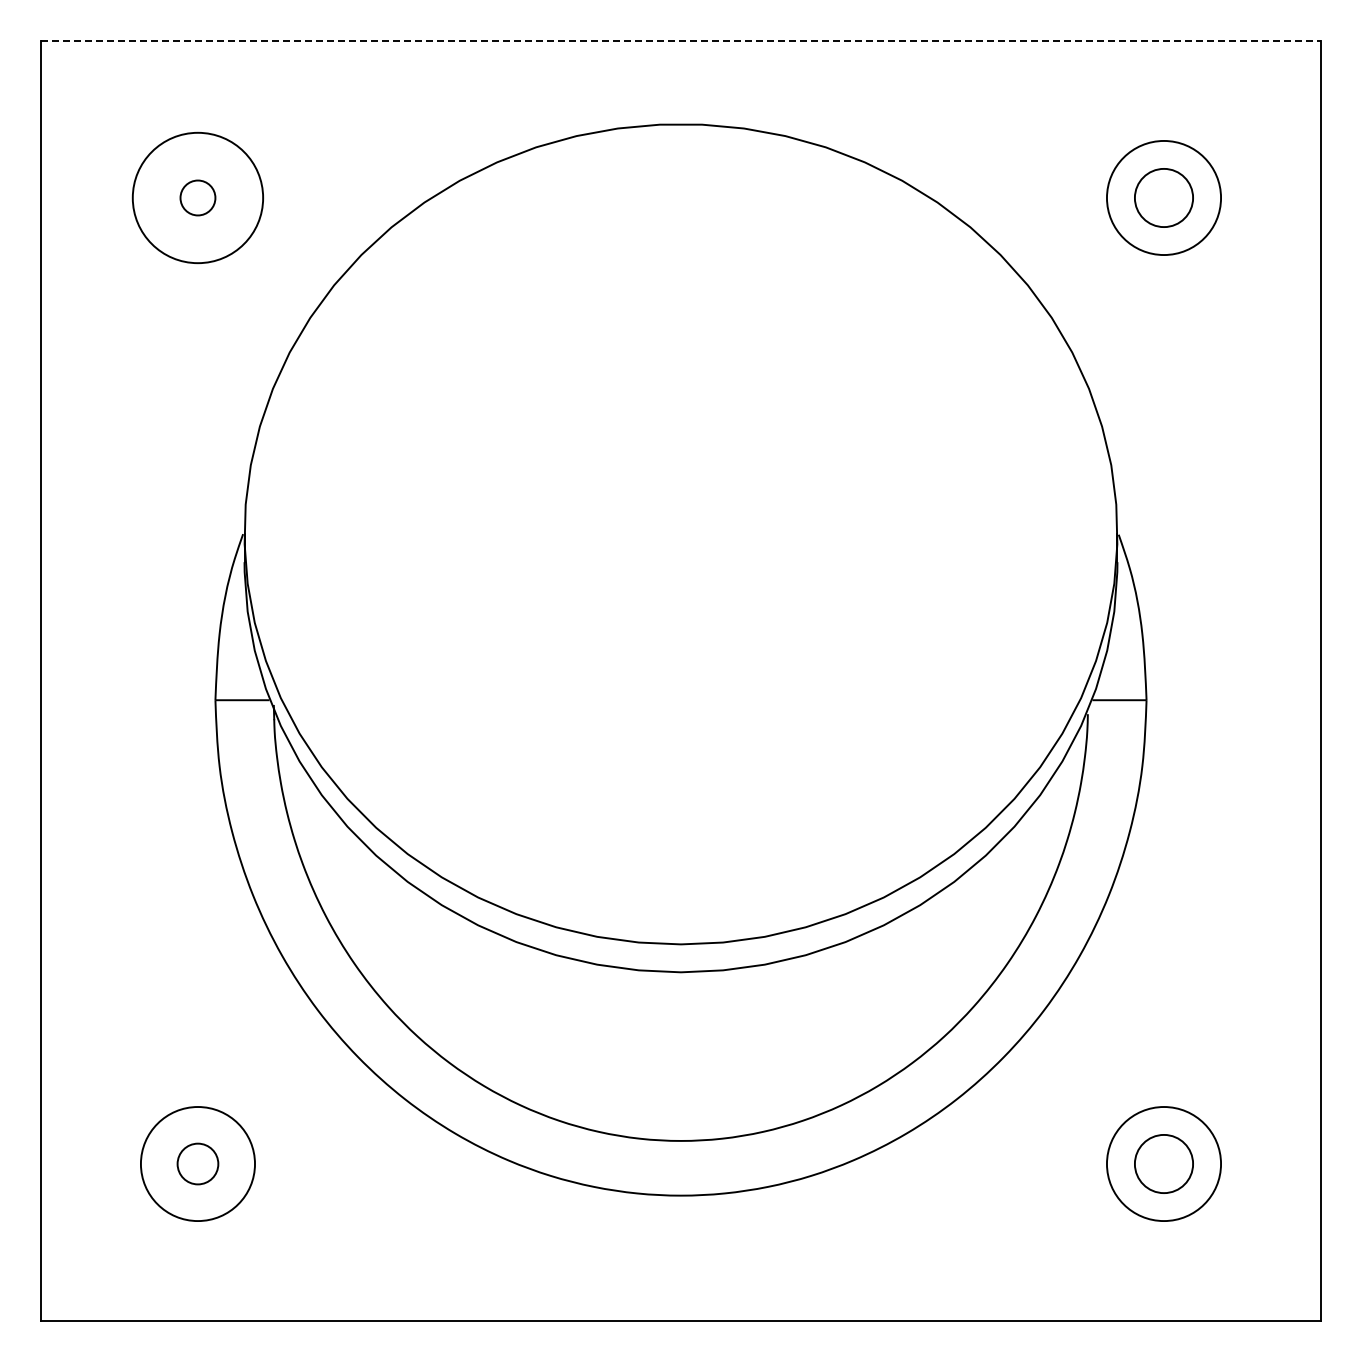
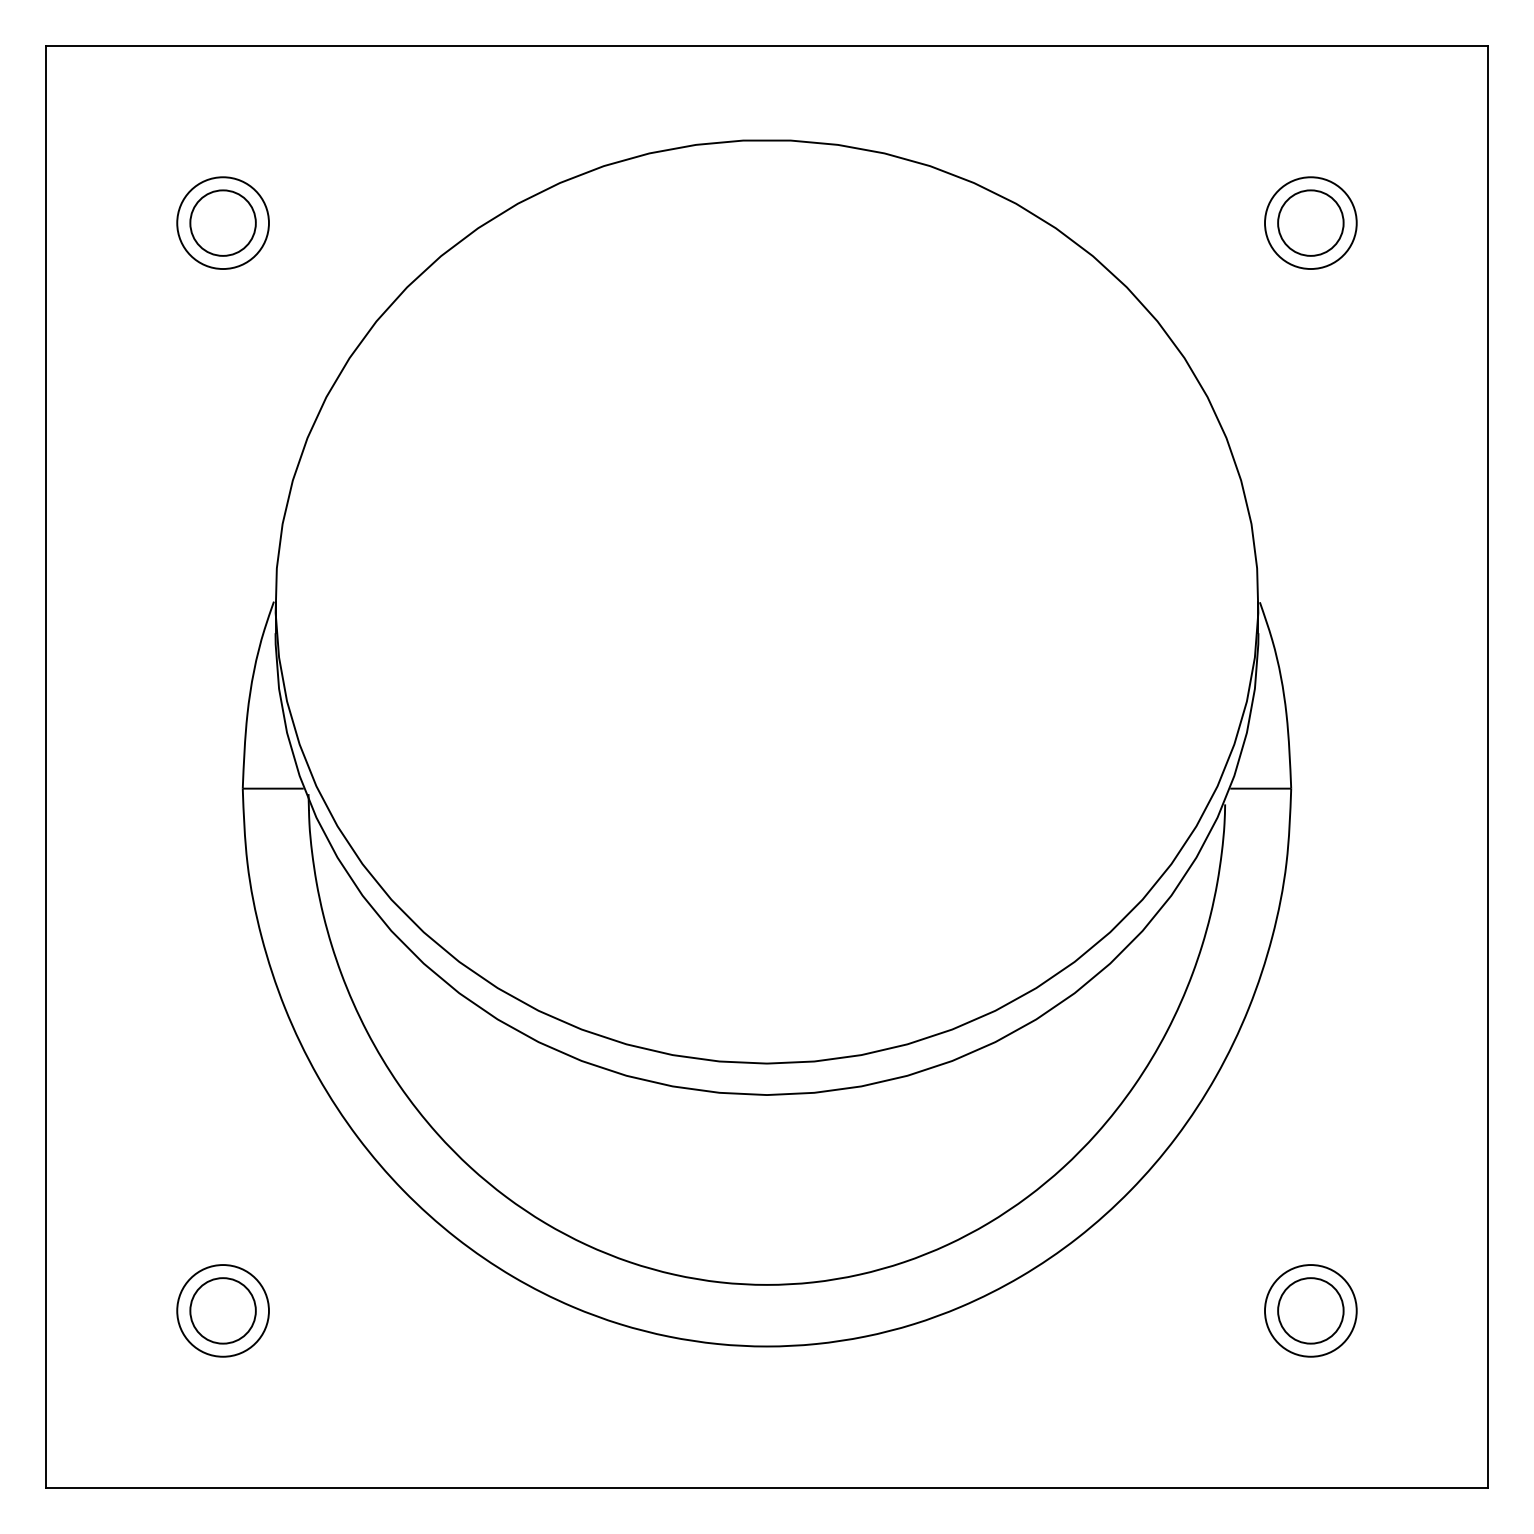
line: (681, 40) -> (767, 45), dashed -> solid
circle: (197, 197) -> (222, 222), size x0.62
circle: (197, 197) -> (222, 222), size x1.67
circle: (1163, 197) -> (1310, 222), size x0.71
circle: (197, 1163) -> (222, 1310), size x0.71
circle: (197, 1163) -> (222, 1310), size x1.43
circle: (1163, 1163) -> (1310, 1310), size x0.71

